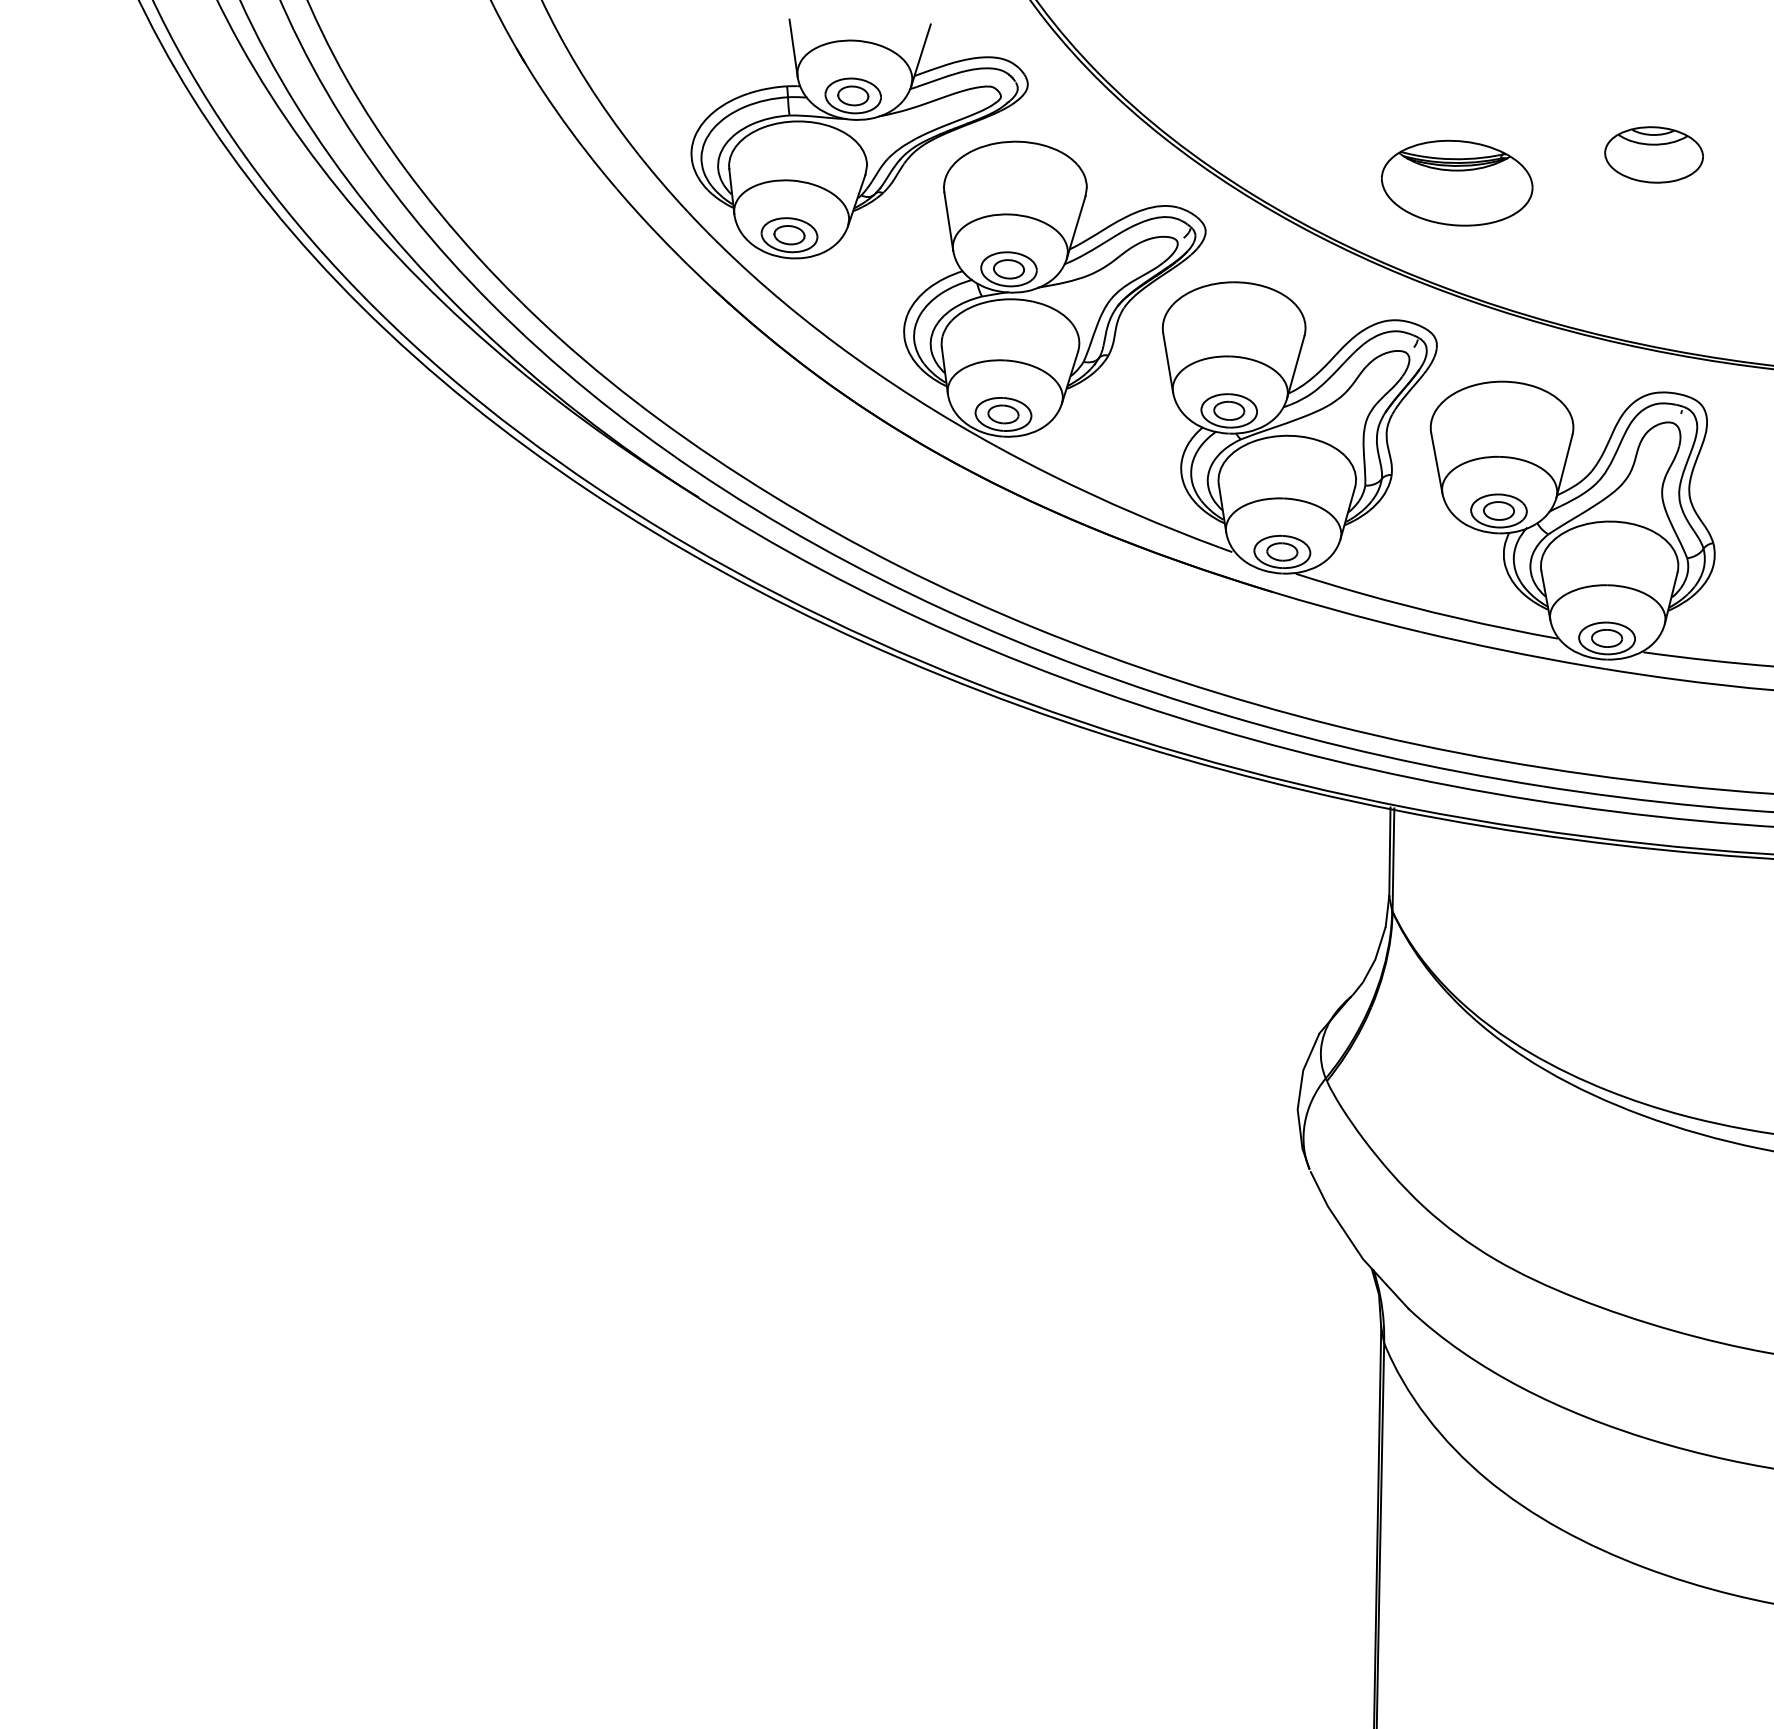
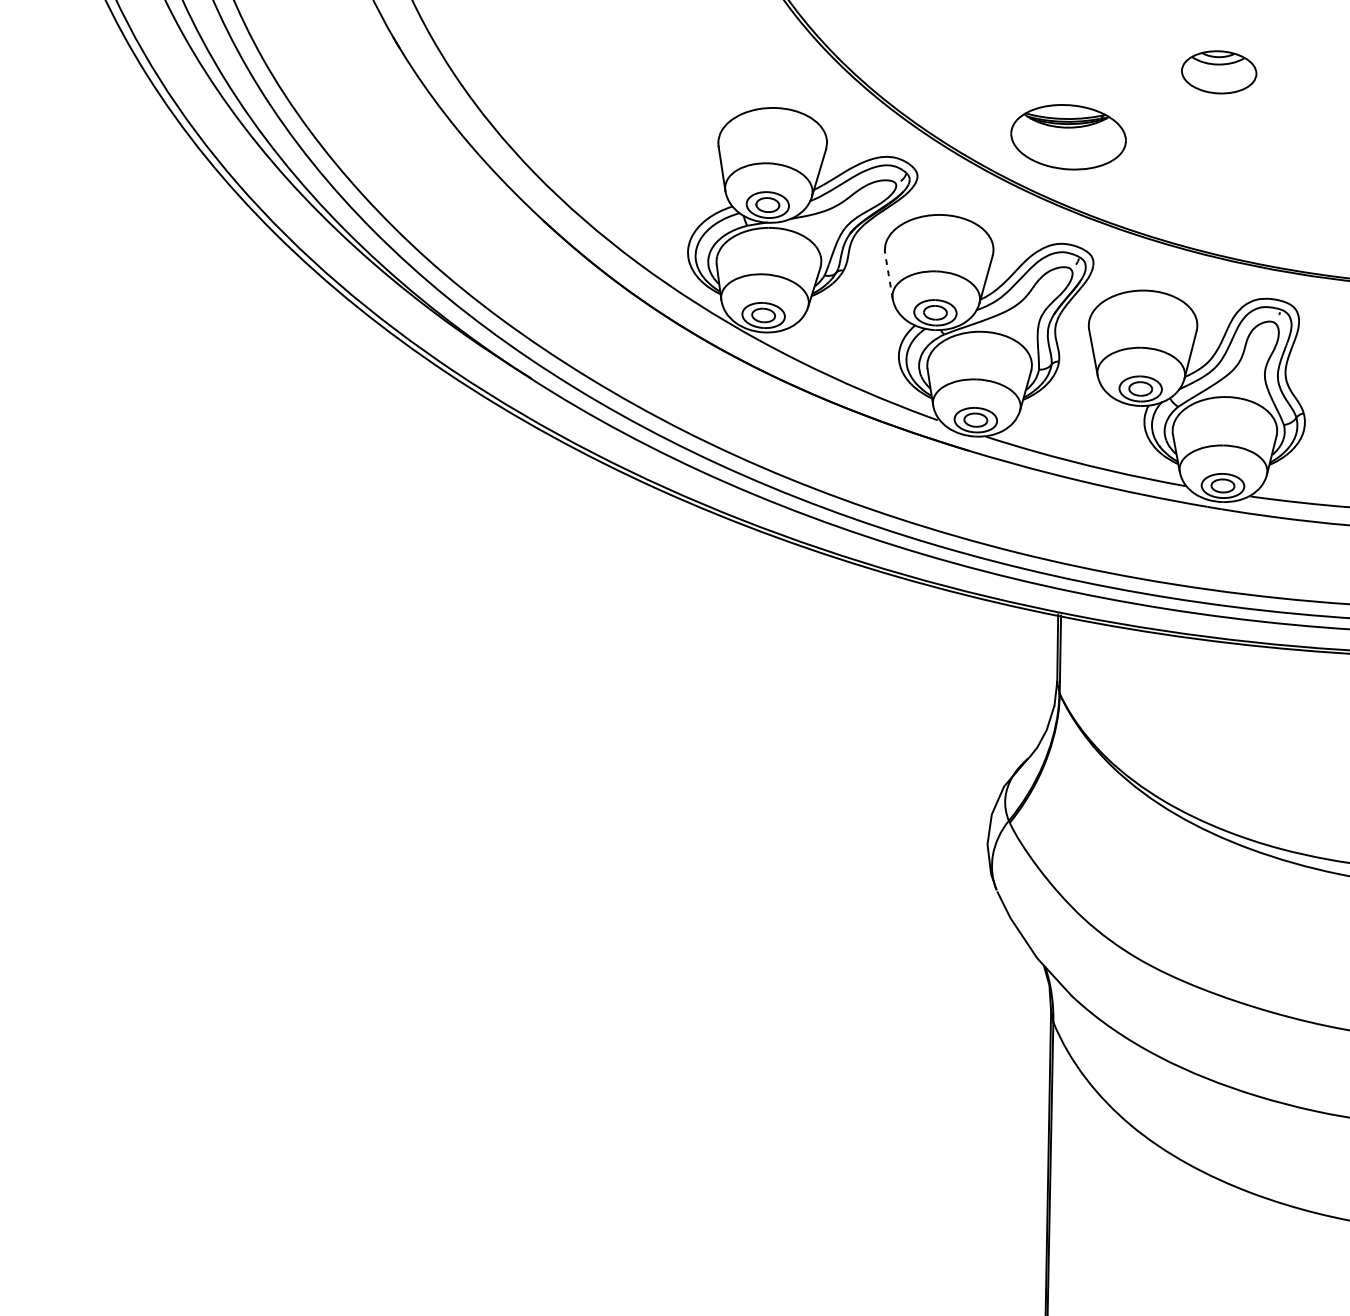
part: (859, 138) -> (654, 105), removed
part: (1653, 154) -> (1218, 72), moved
part: (1457, 182) -> (1068, 136), moved
line: (1168, 362) -> (889, 275), solid -> dashed

